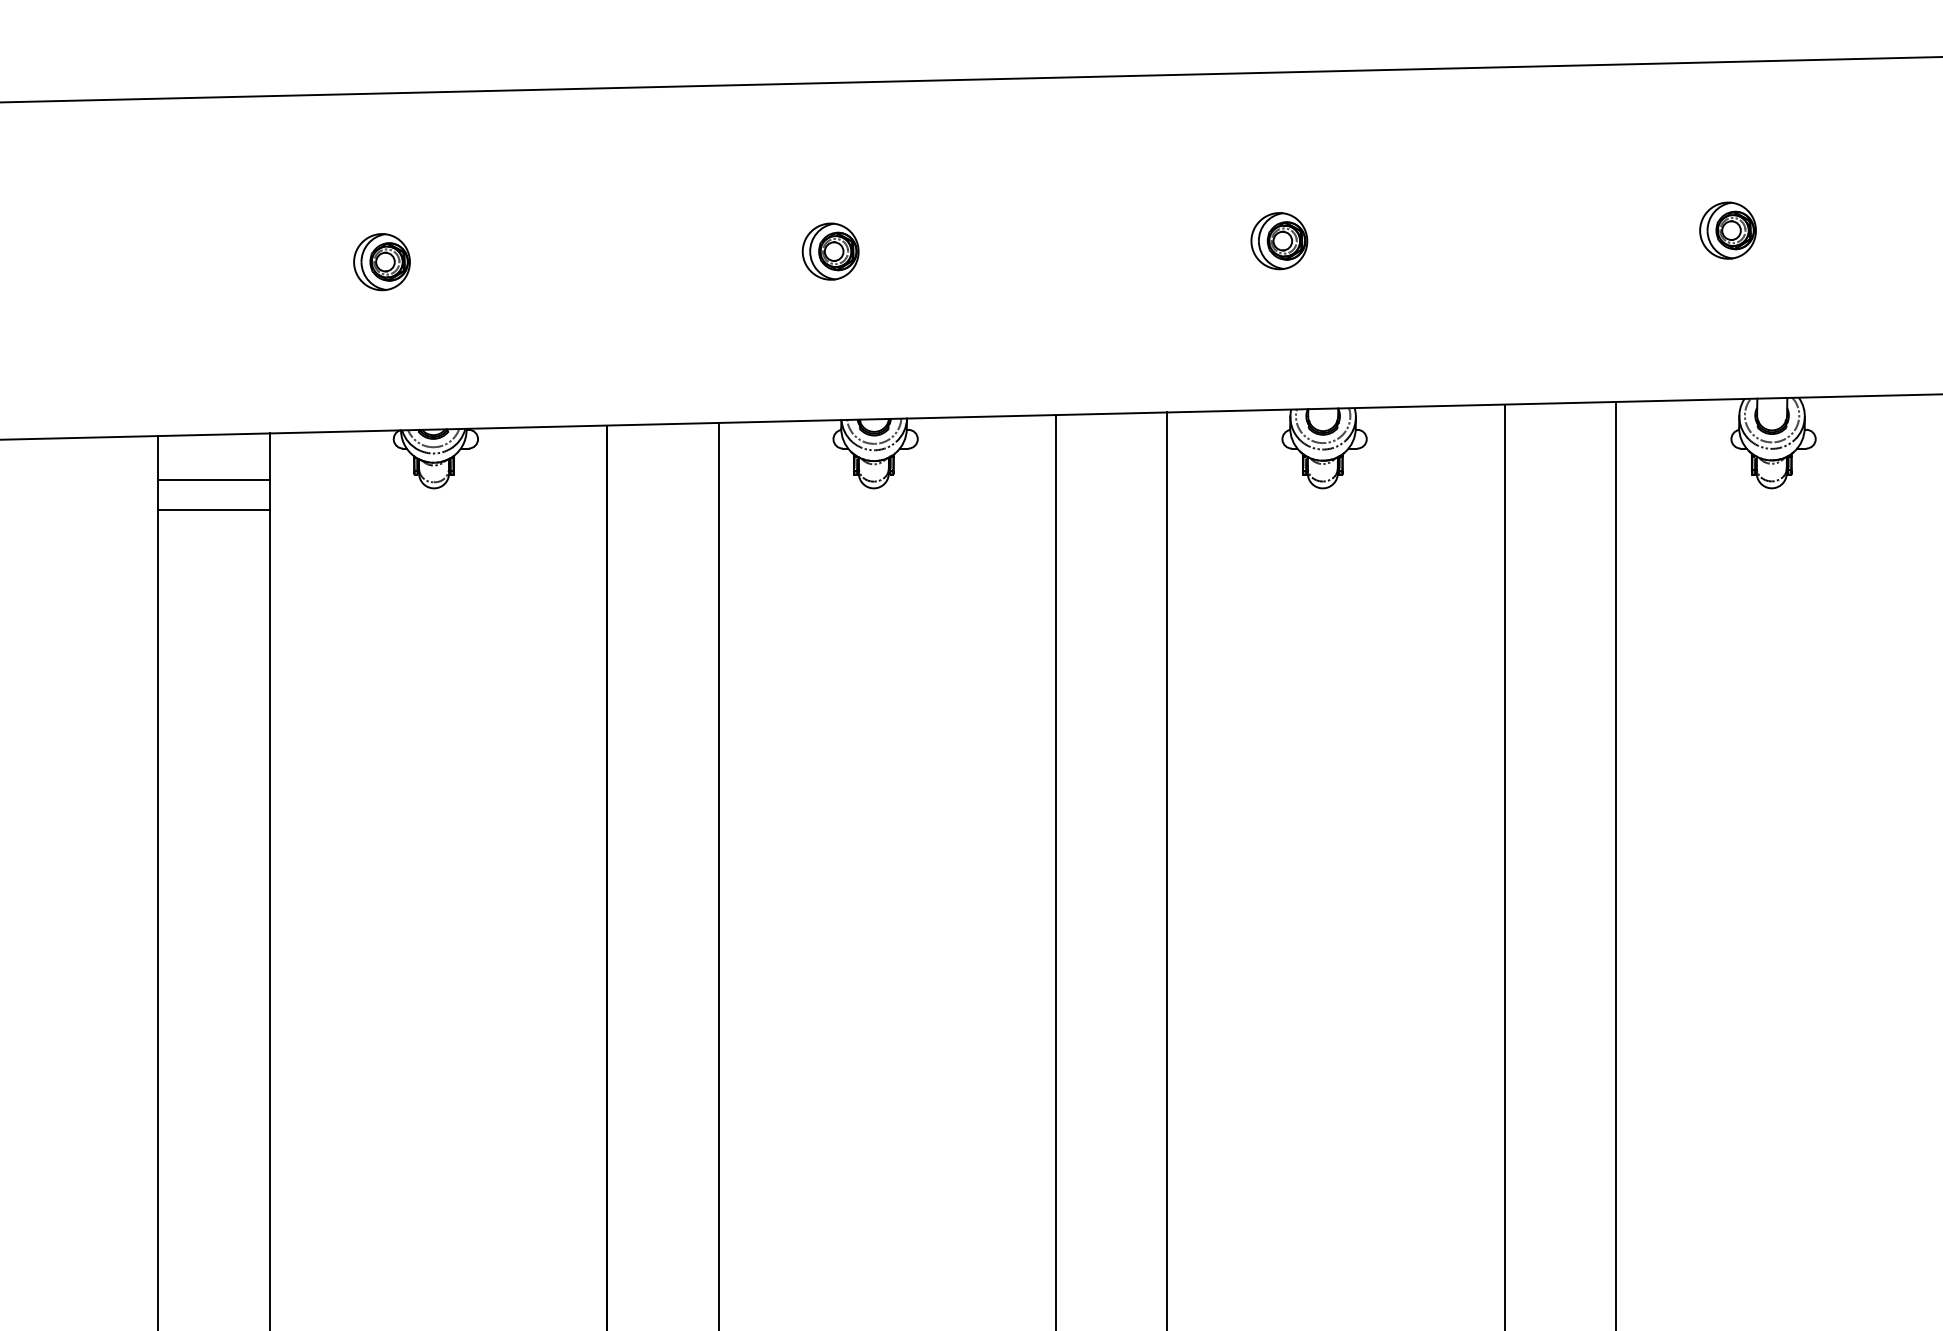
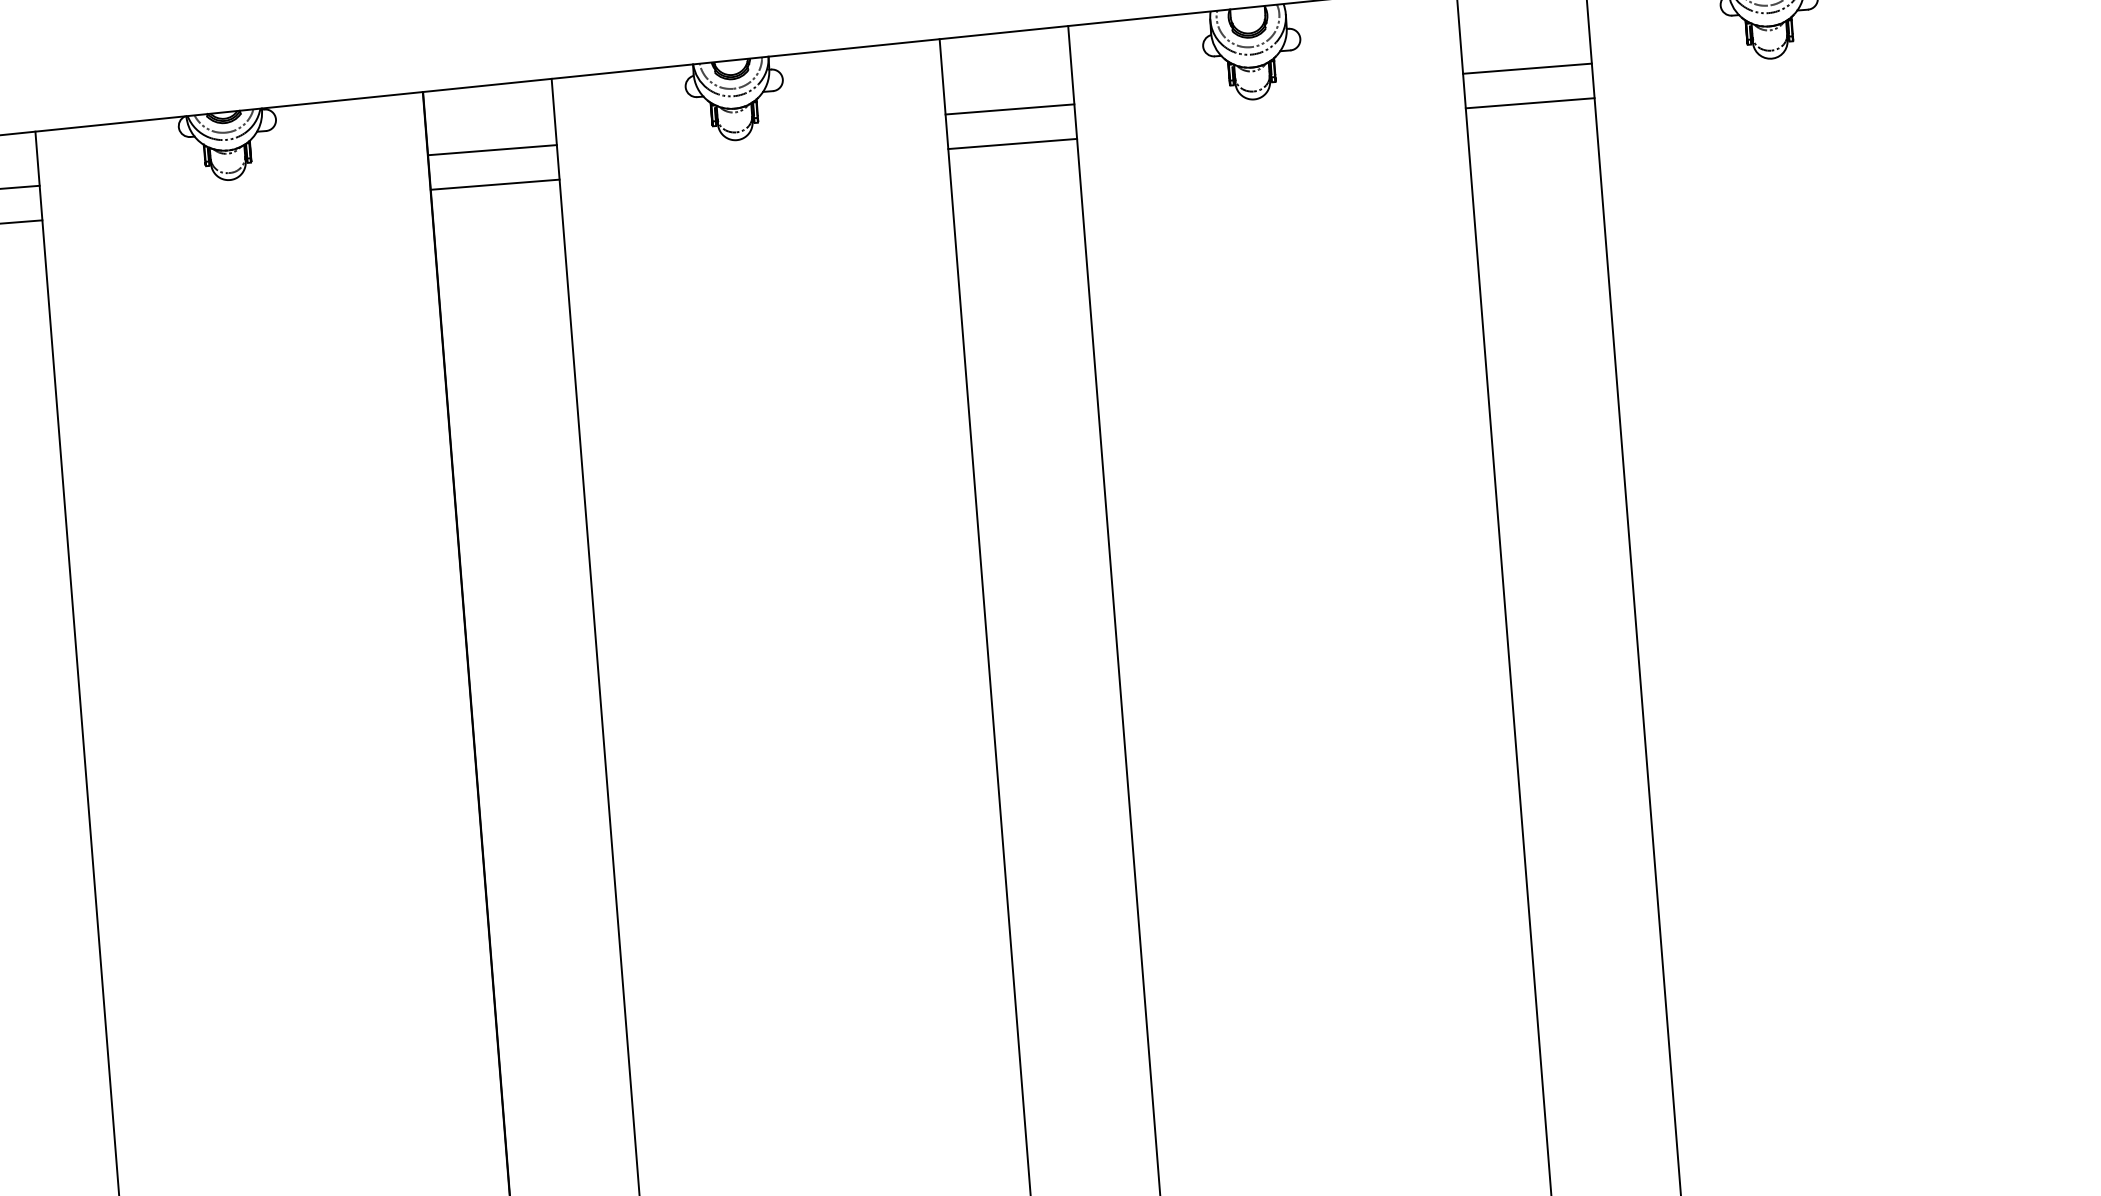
line: (662, 480) -> (492, 150), added
line: (1111, 480) -> (1009, 109), added
line: (1560, 480) -> (1527, 68), added
line: (662, 510) -> (495, 184), added
line: (1111, 510) -> (1012, 144), added
line: (1560, 510) -> (1530, 103), added

